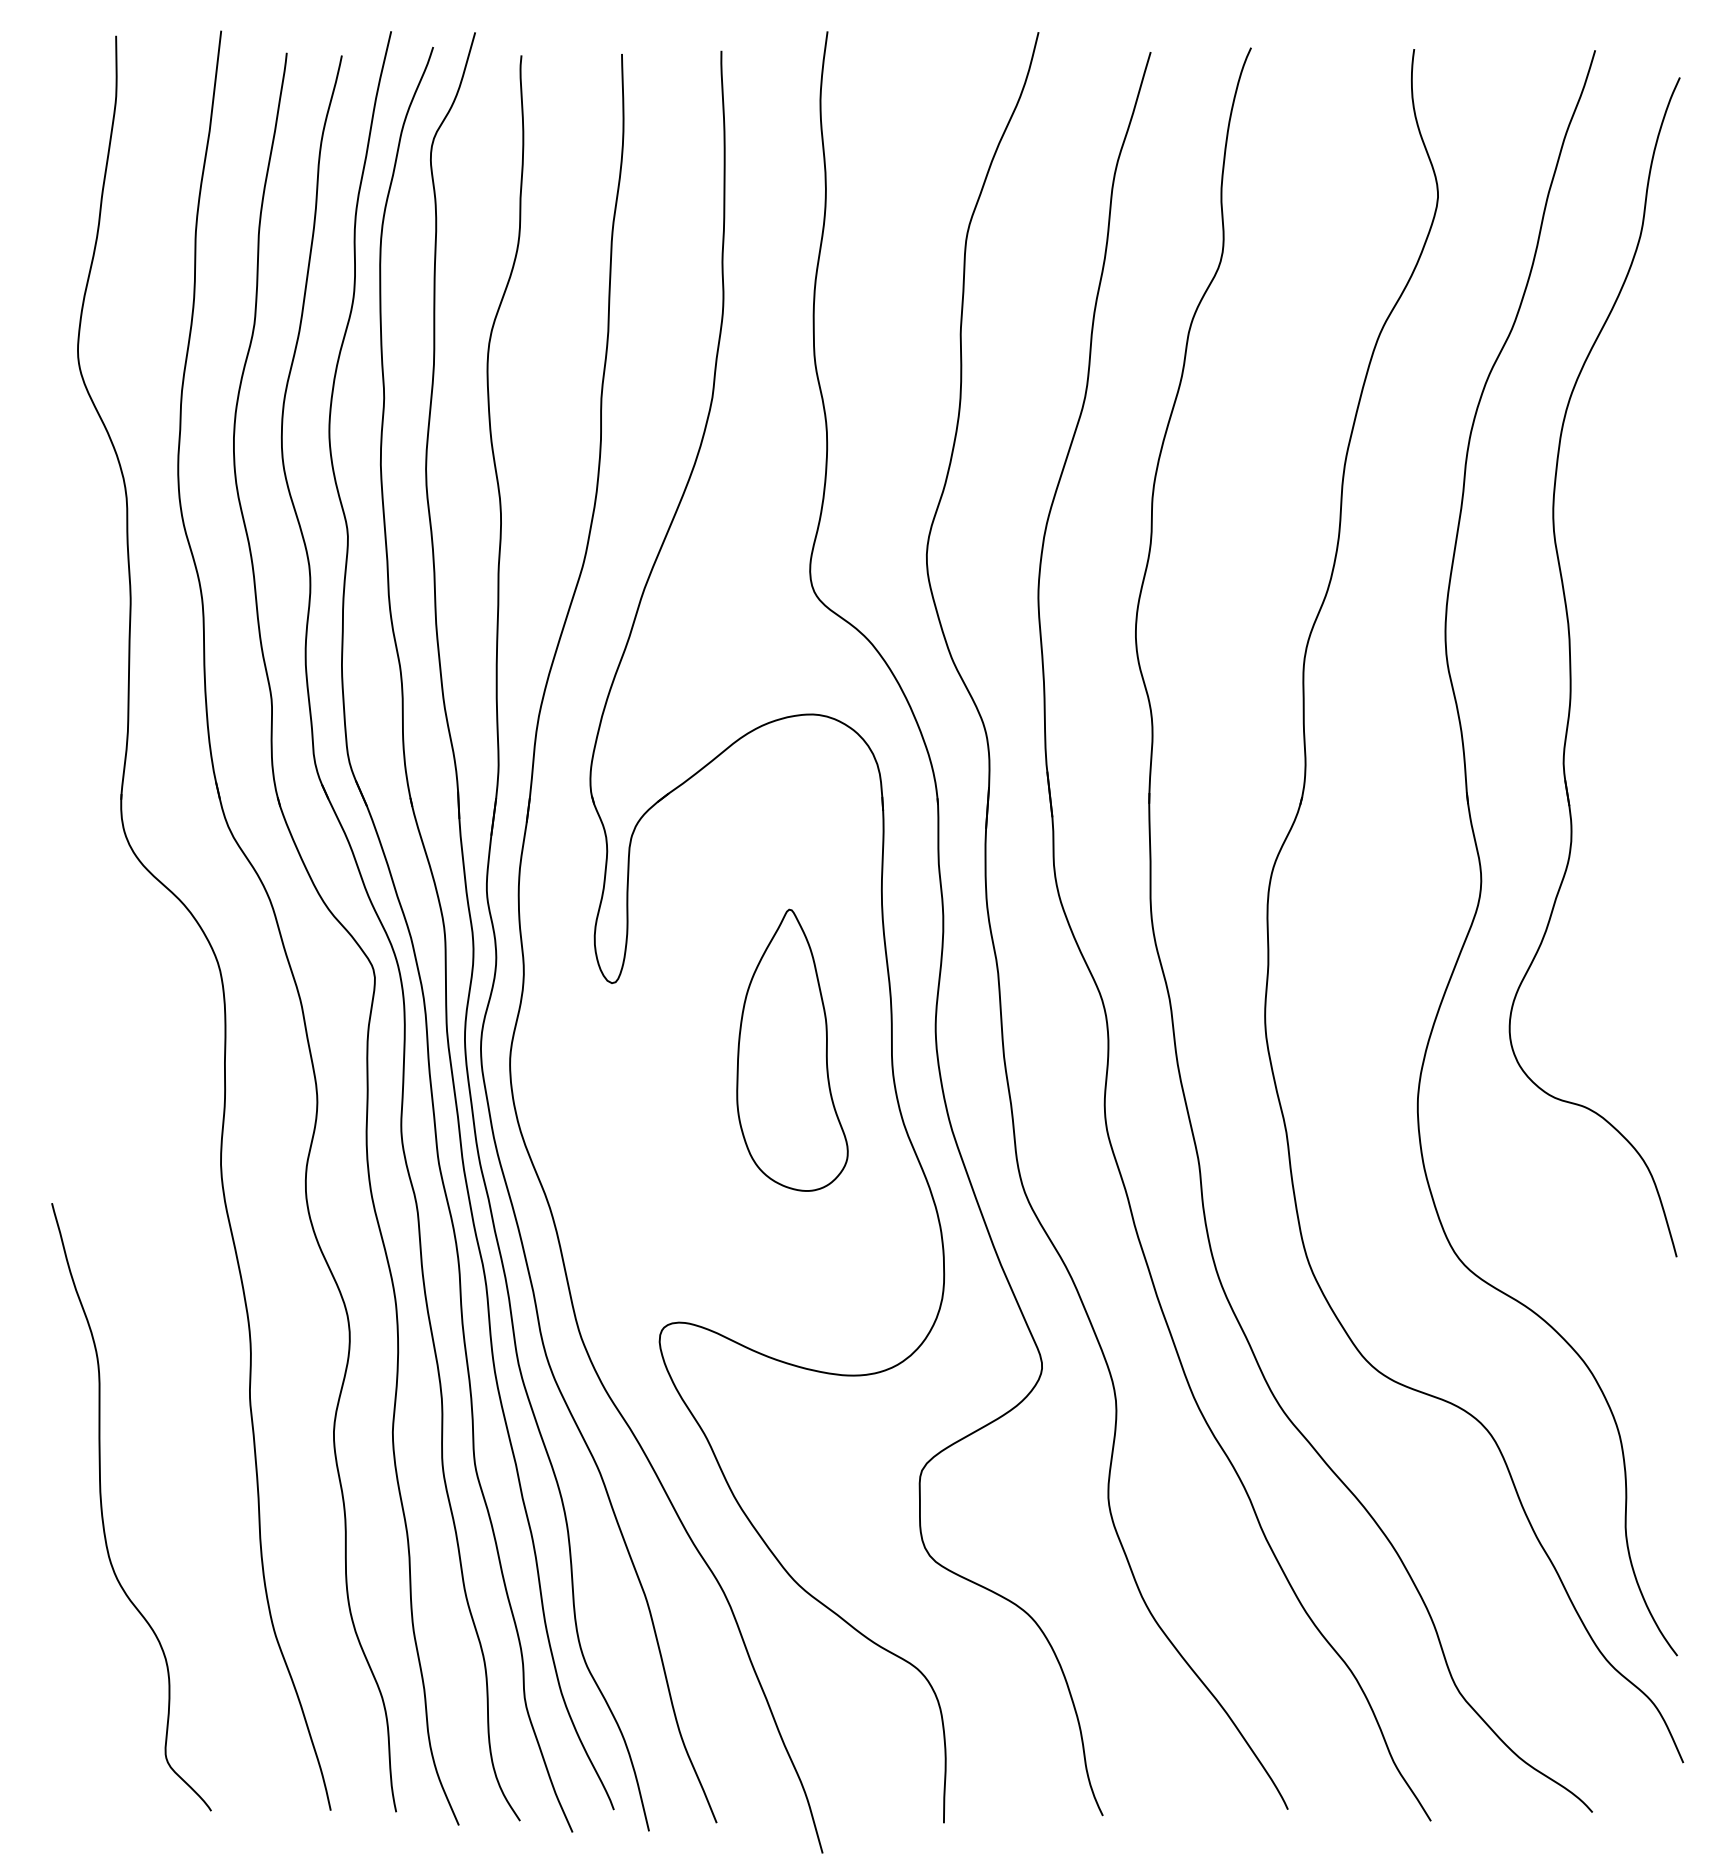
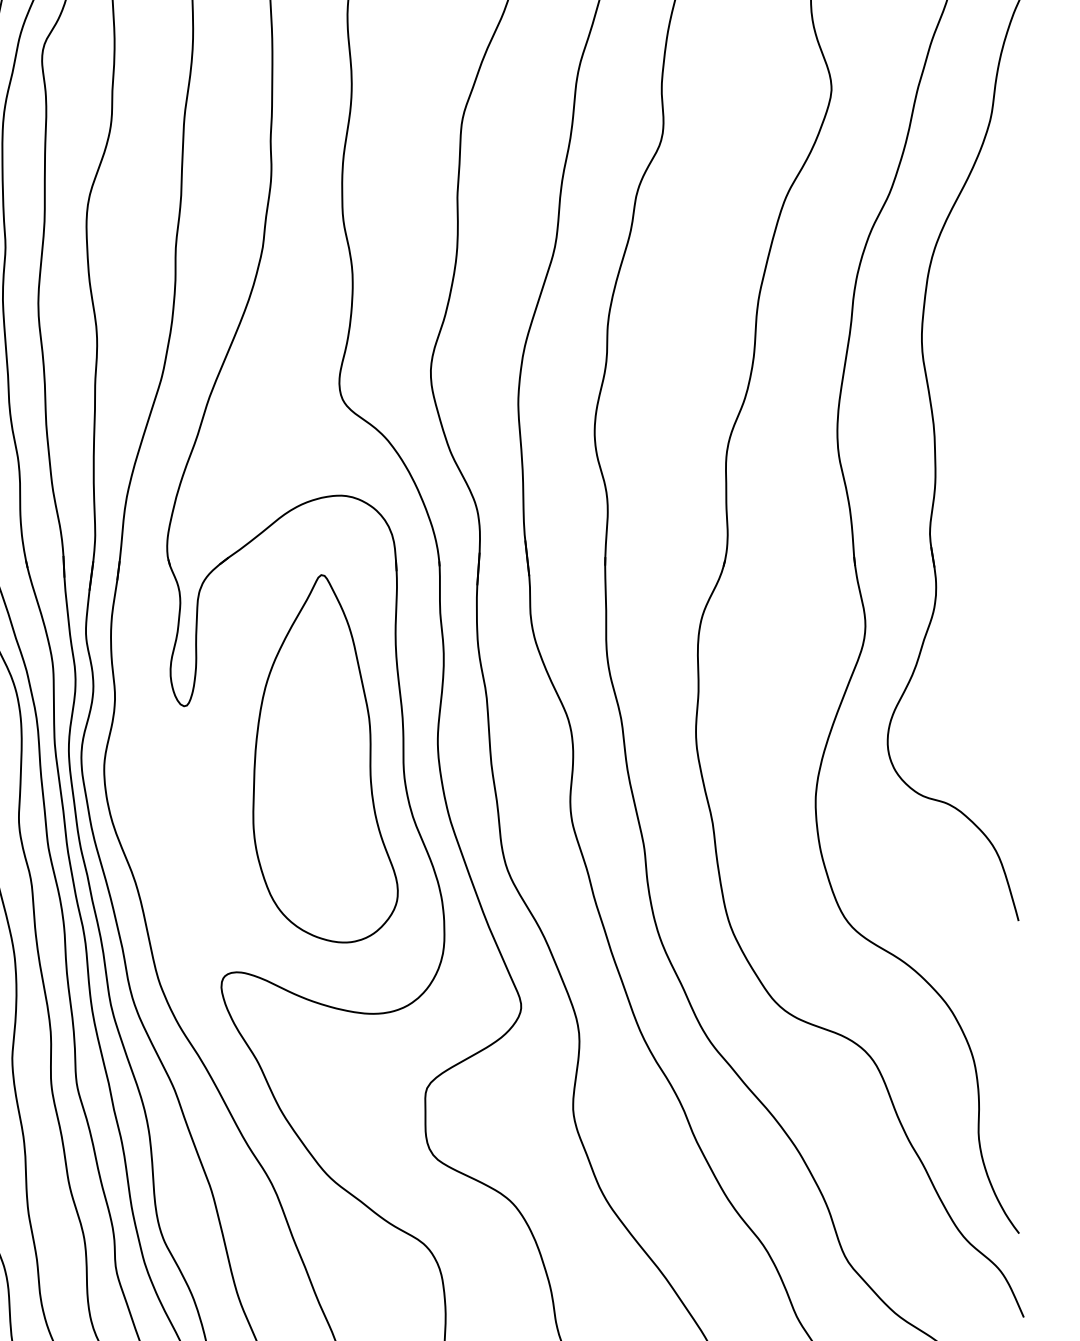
part: (792, 1050) -> (325, 759), size x1.67

